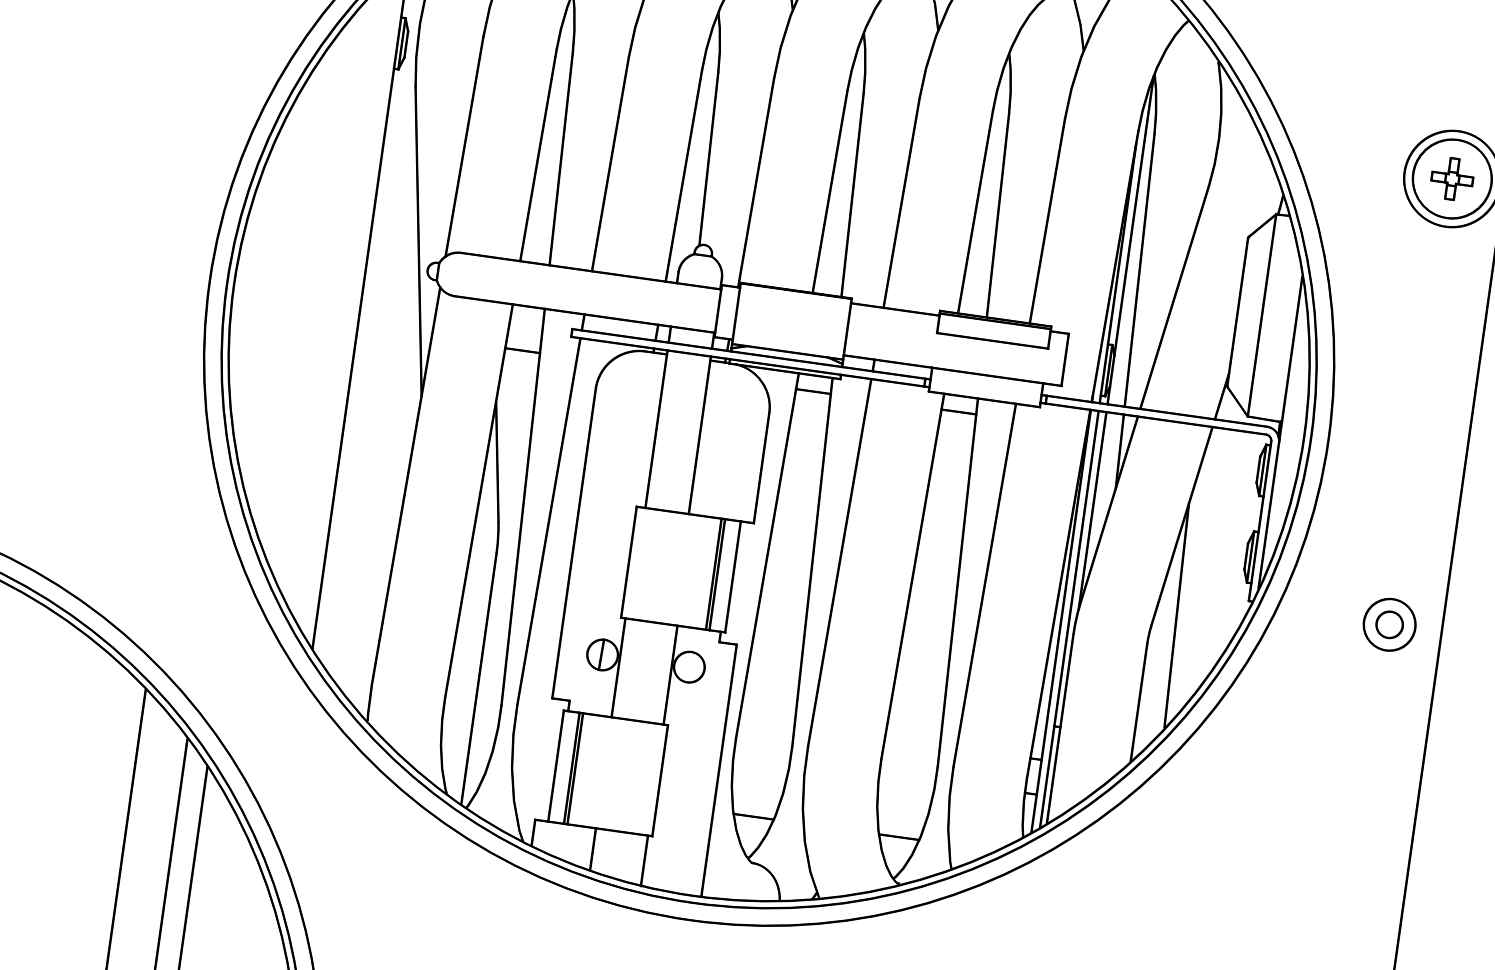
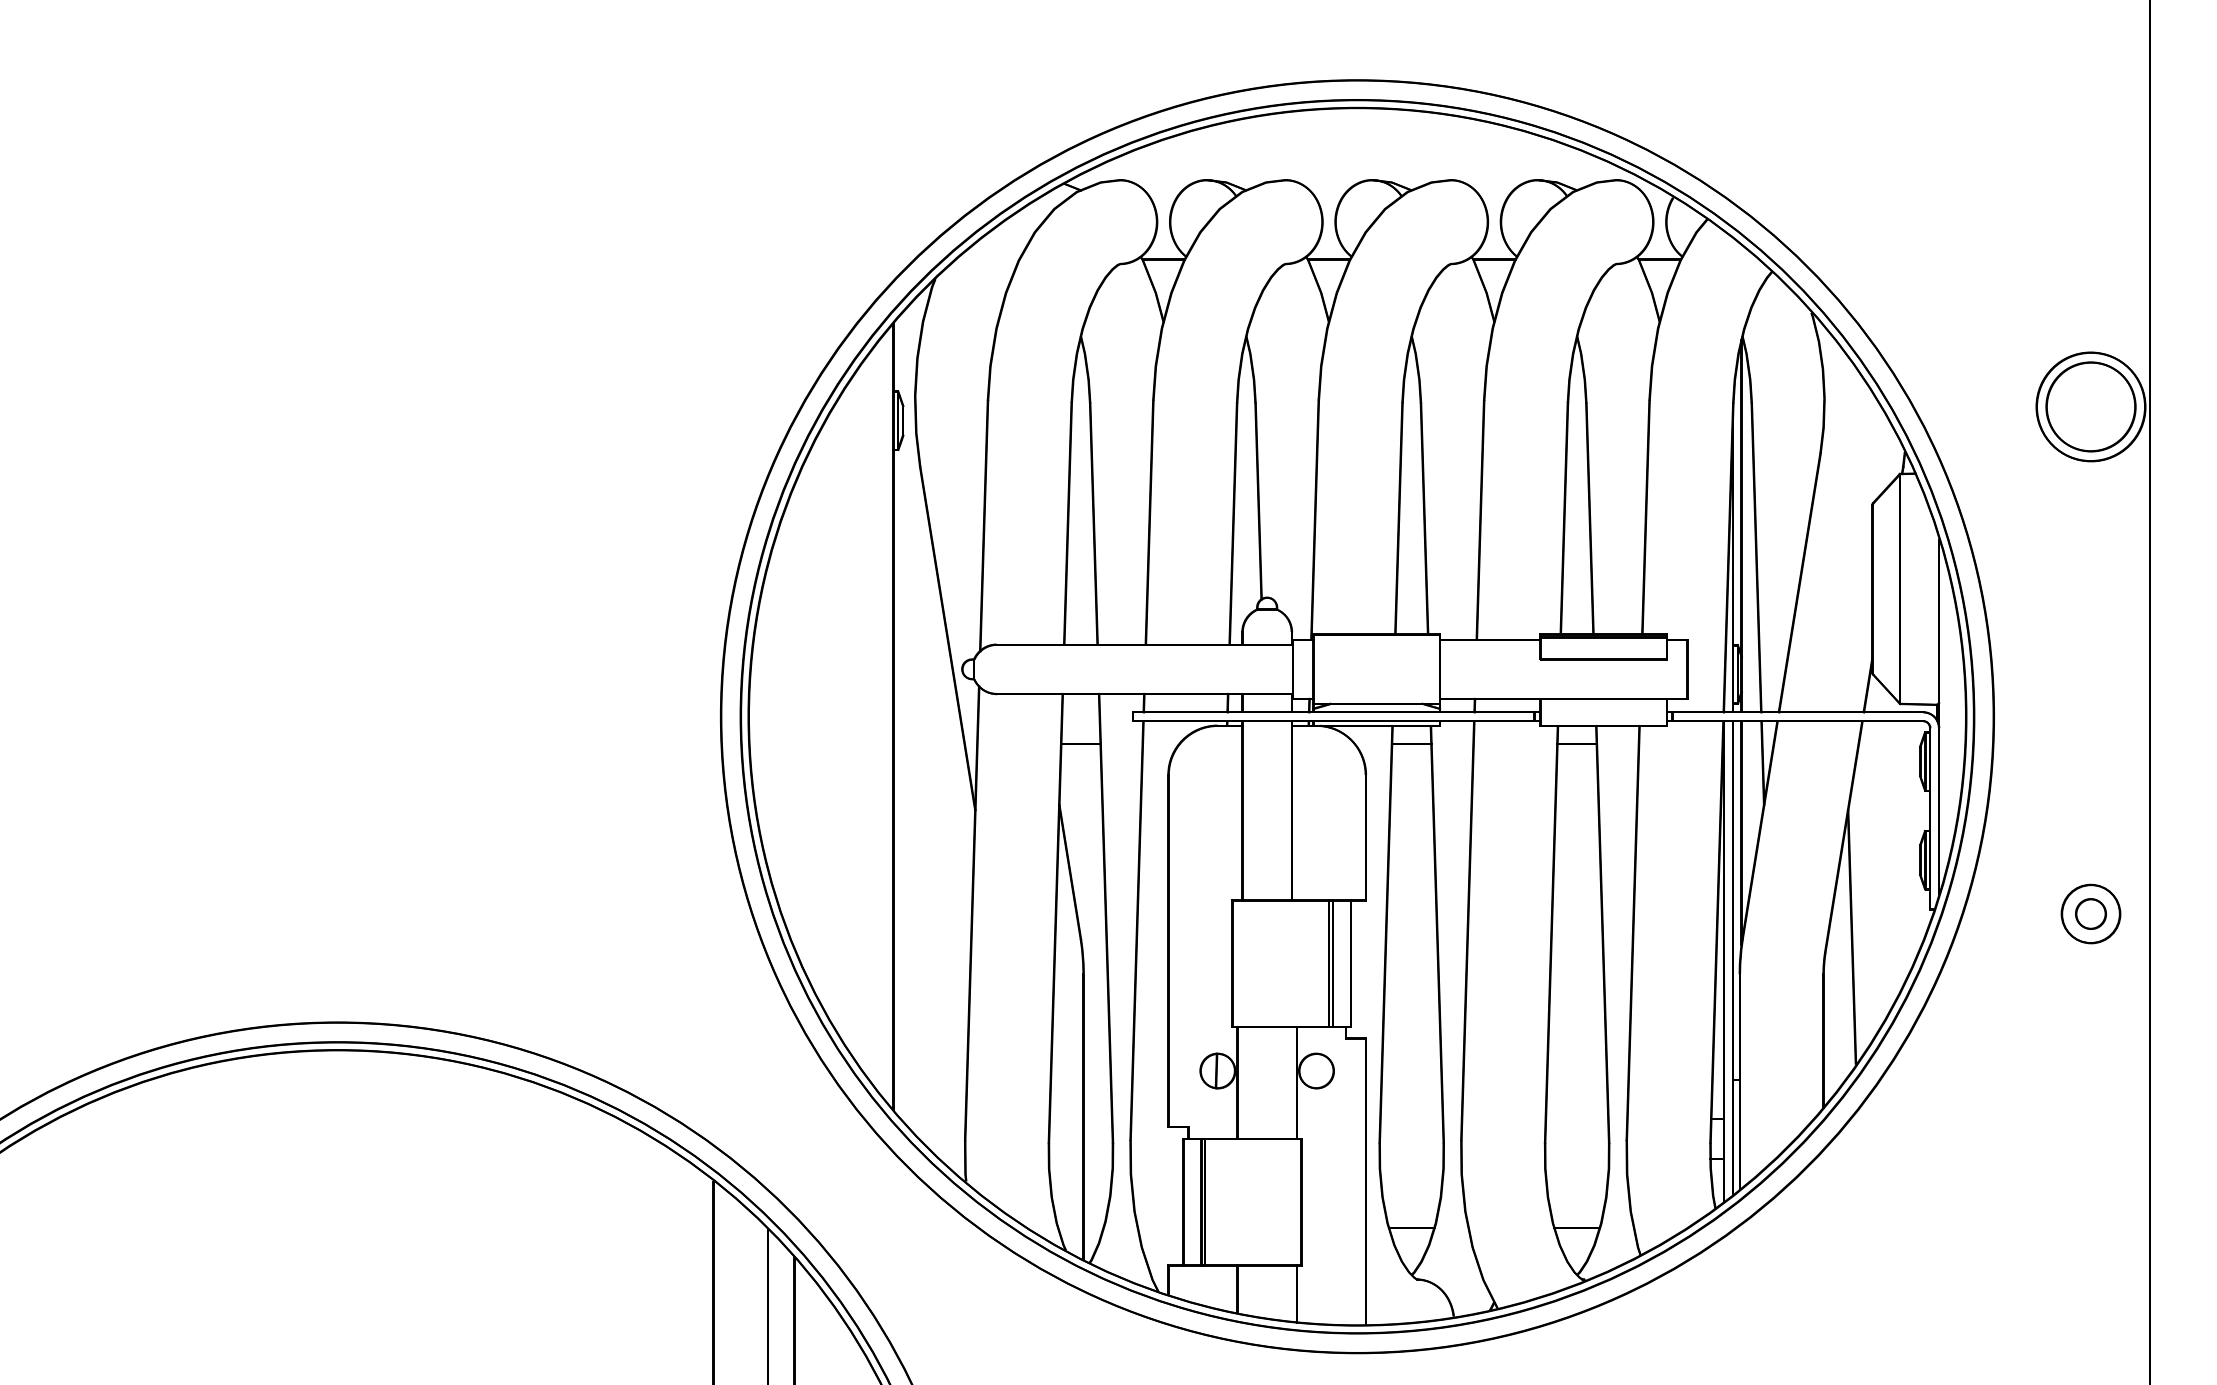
part: (1451, 178) -> (2090, 406), removed

